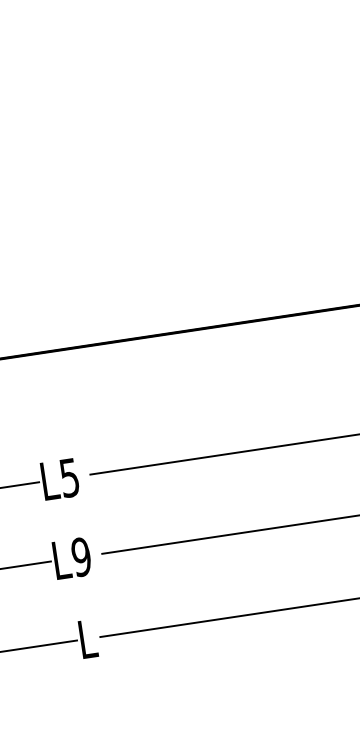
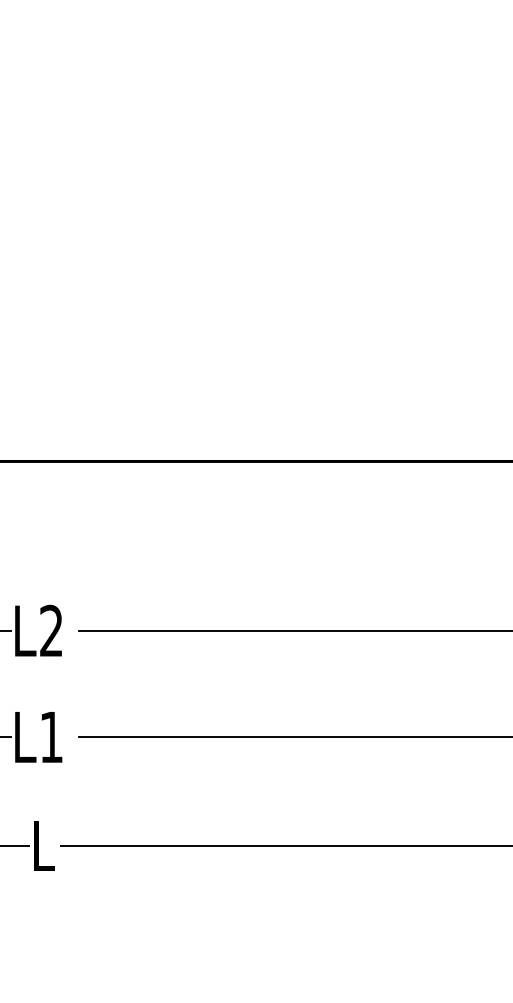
text: (69, 477) -> (51, 630), L5 -> L2
text: (81, 557) -> (51, 737), L9 -> L1

